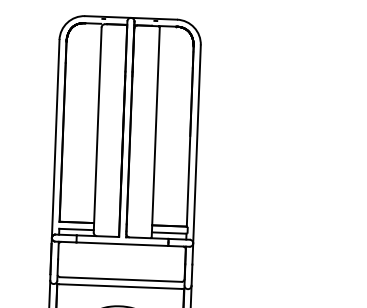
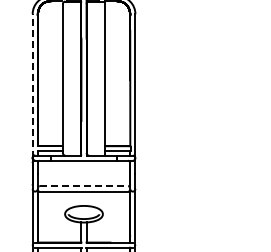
line: (55, 139) -> (32, 86), solid -> dashed
line: (121, 279) -> (84, 186), solid -> dashed

